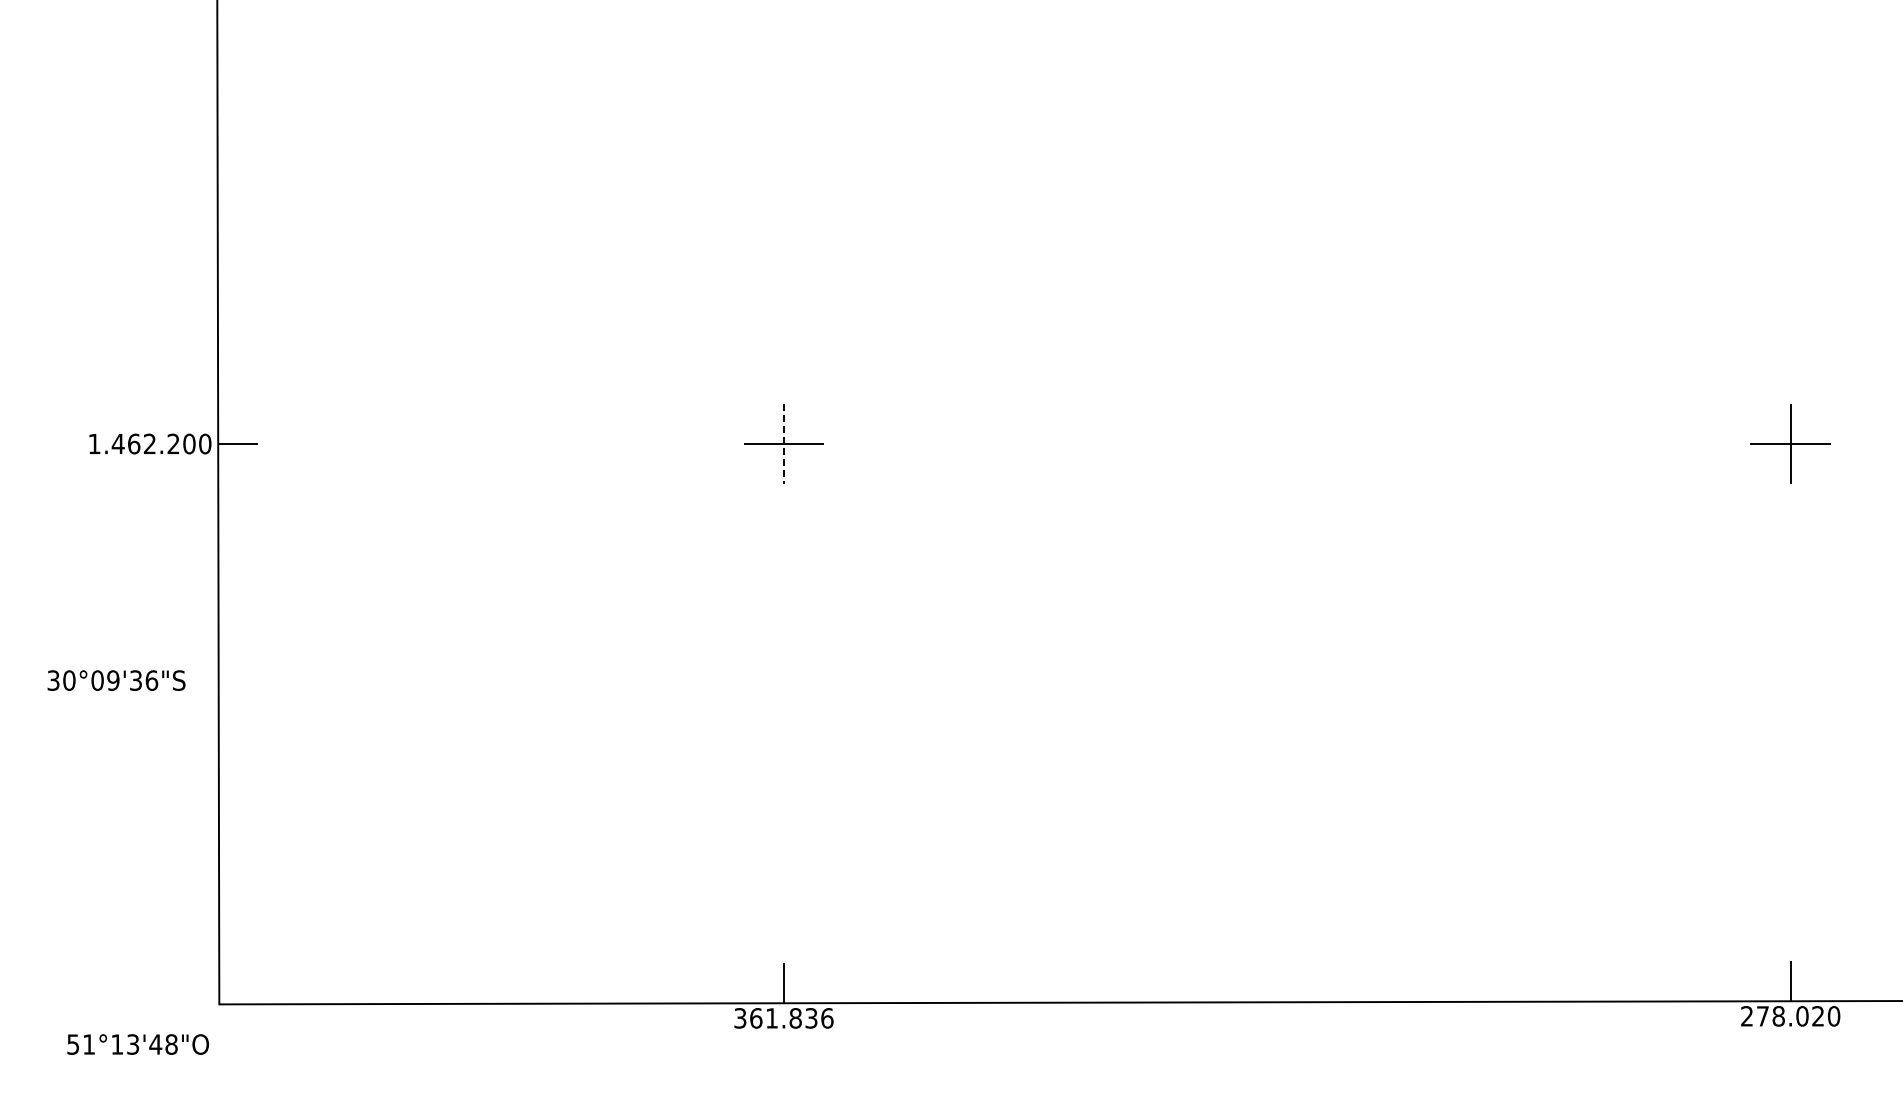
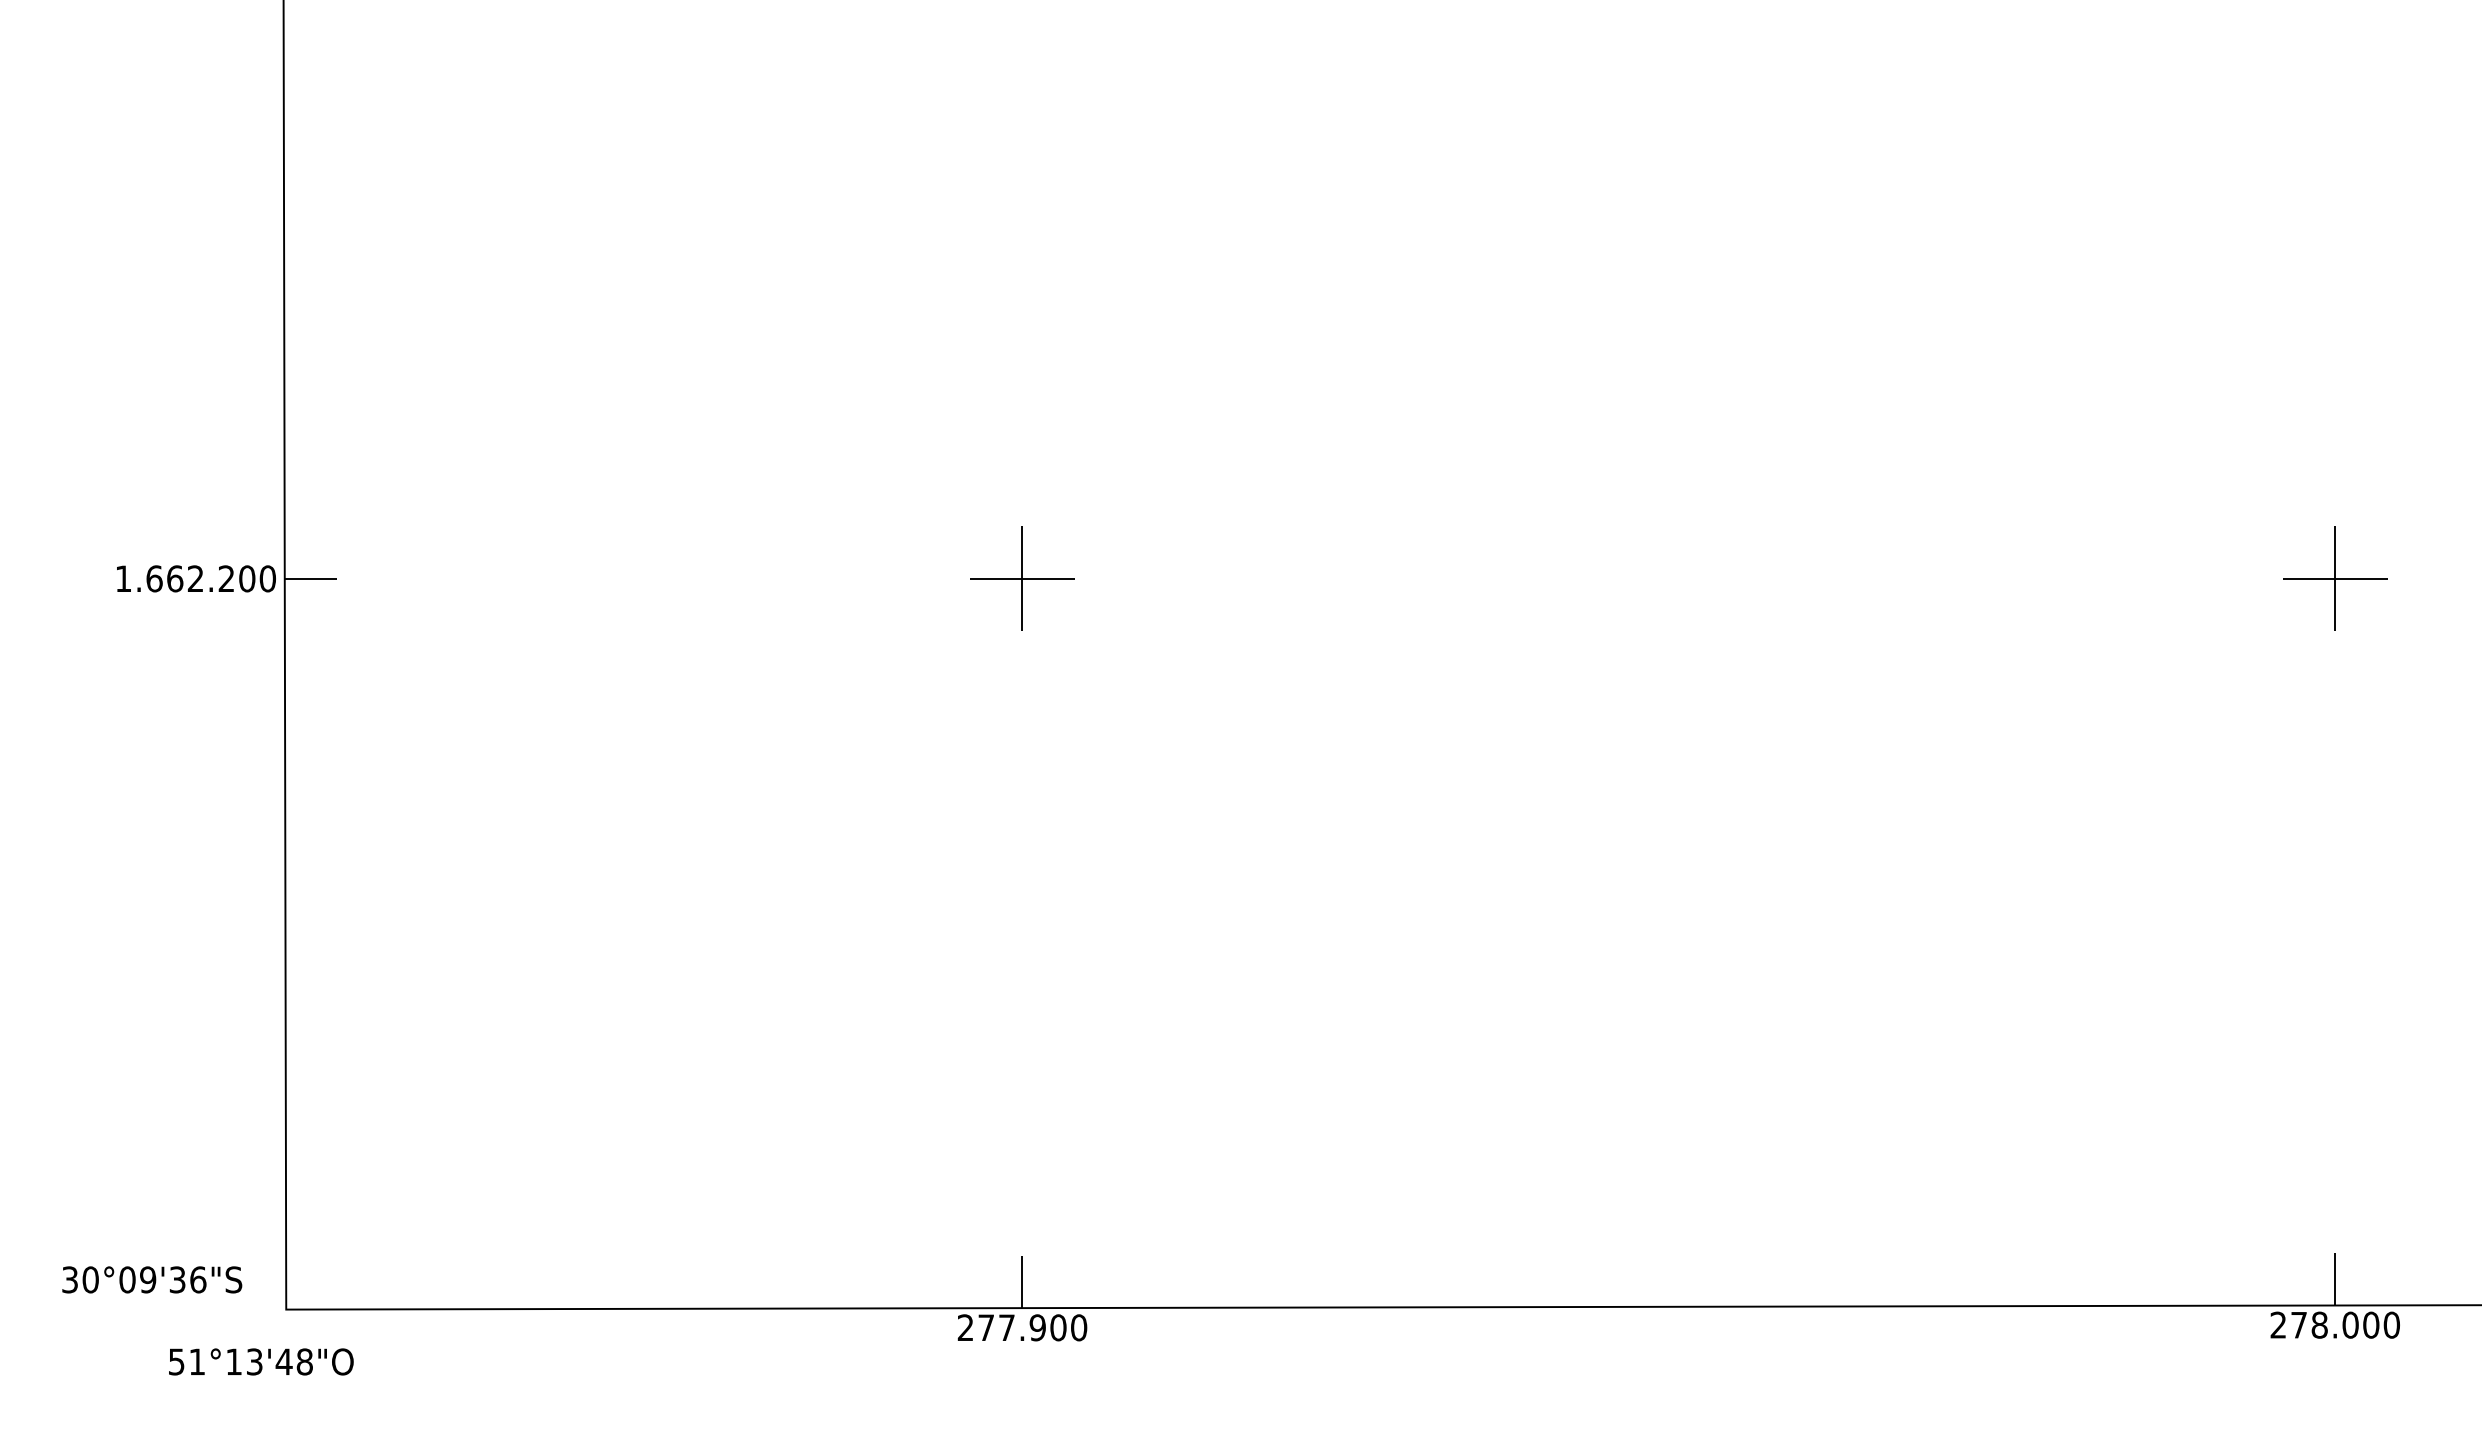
text: (117, 443) -> (153, 578), 1.462.200 -> 1.662.200
line: (783, 444) -> (1021, 579), dashed -> solid
text: (116, 680) -> (152, 1279), moved
text: (1818, 1016) -> (2371, 1325), 278.020 -> 278.000
text: (783, 1018) -> (1021, 1327), 361.836 -> 277.900
text: (138, 1044) -> (261, 1361), moved

